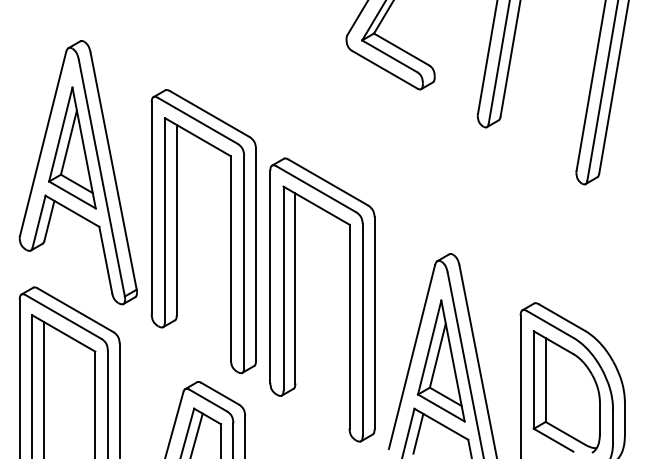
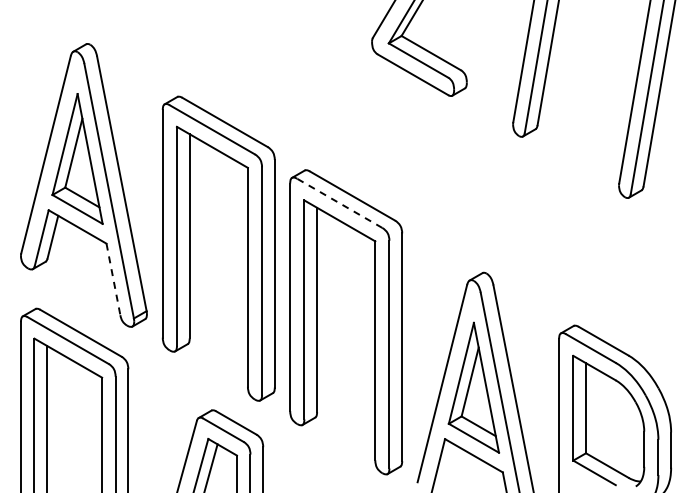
line: (316, 189) -> (339, 203), solid -> dashed
line: (105, 260) -> (113, 279), solid -> dashed
line: (417, 433) -> (448, 465), removed

